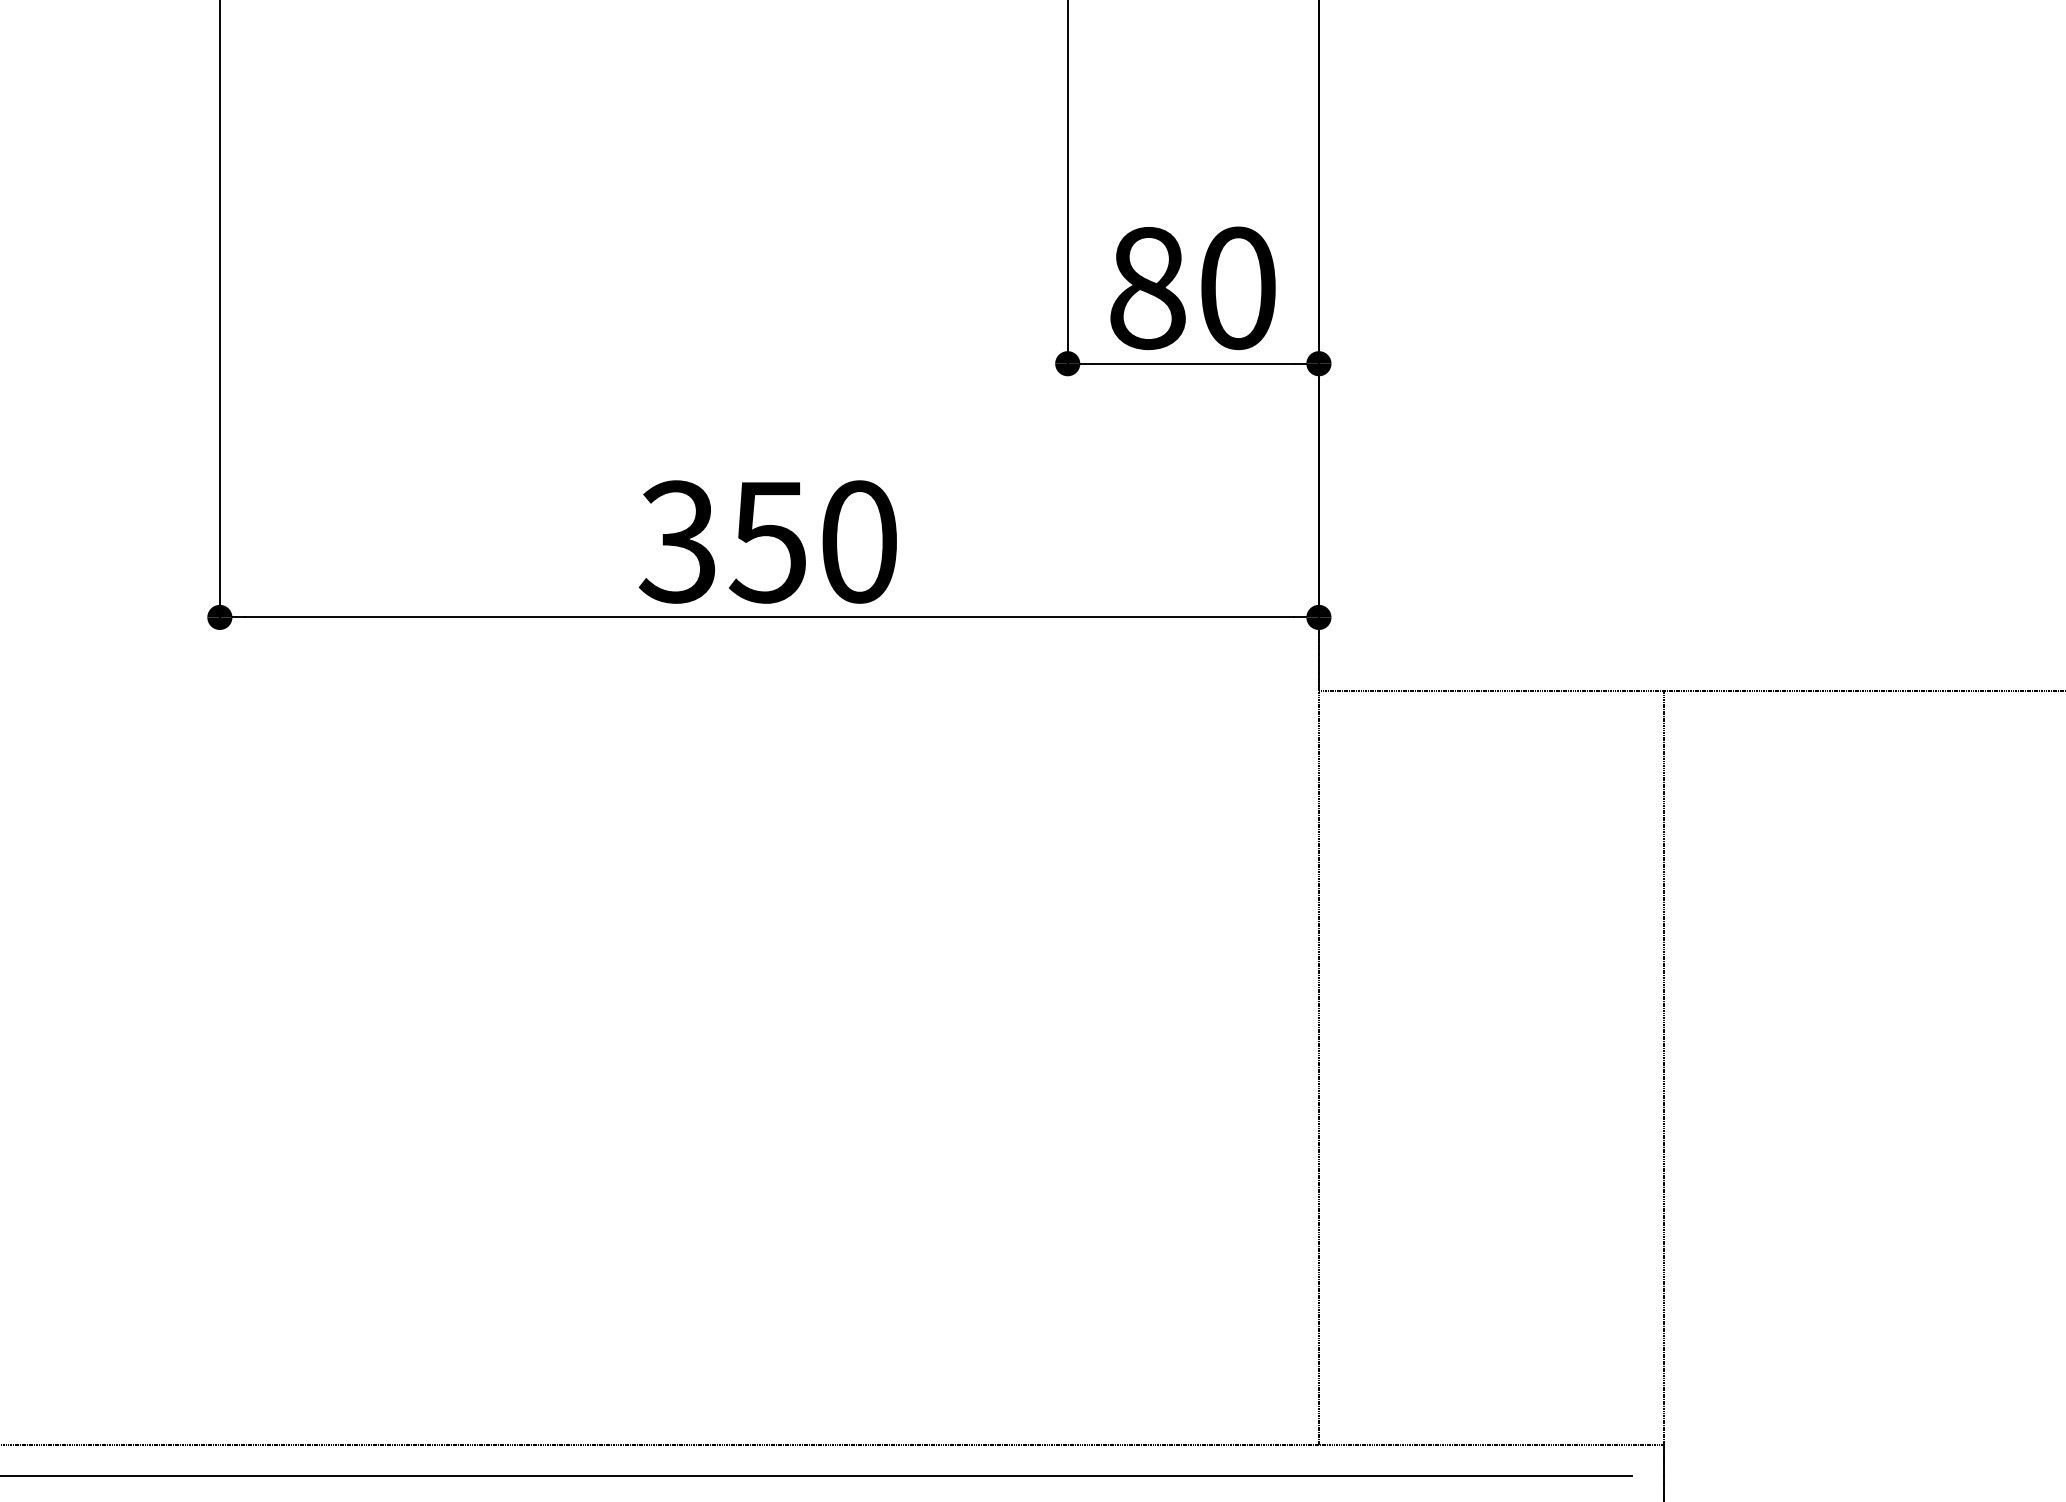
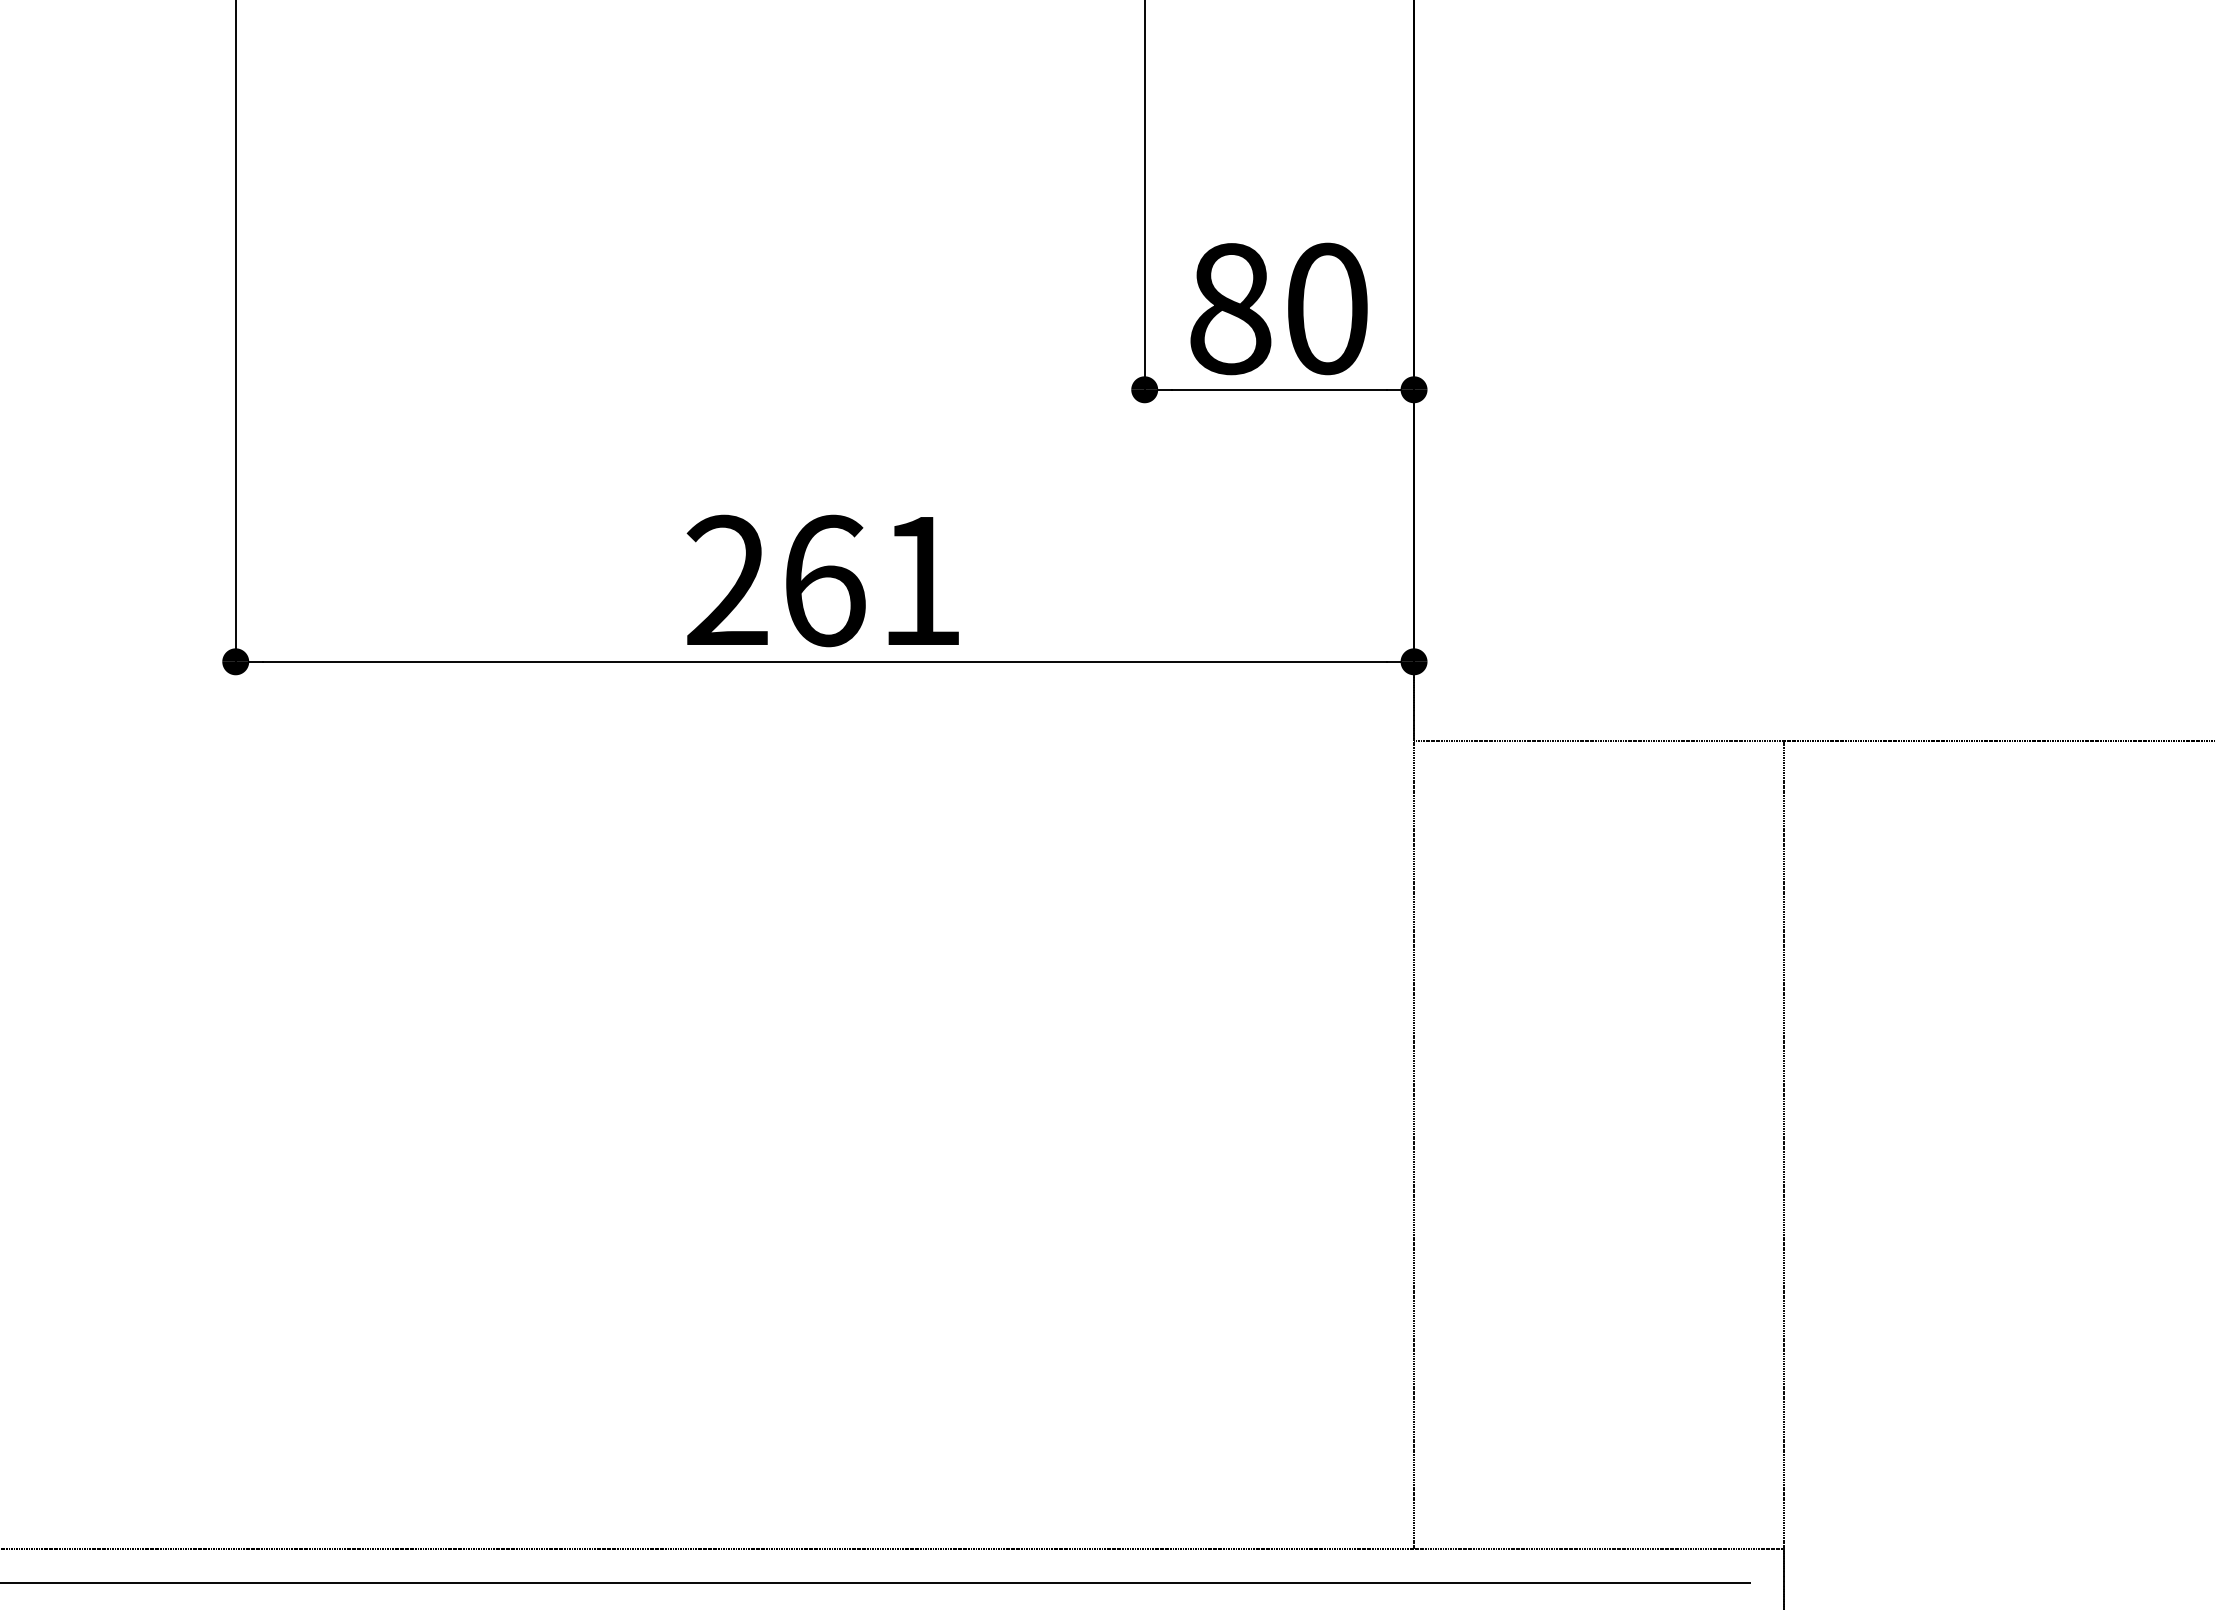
text: (767, 541) -> (822, 580), 350 -> 261

